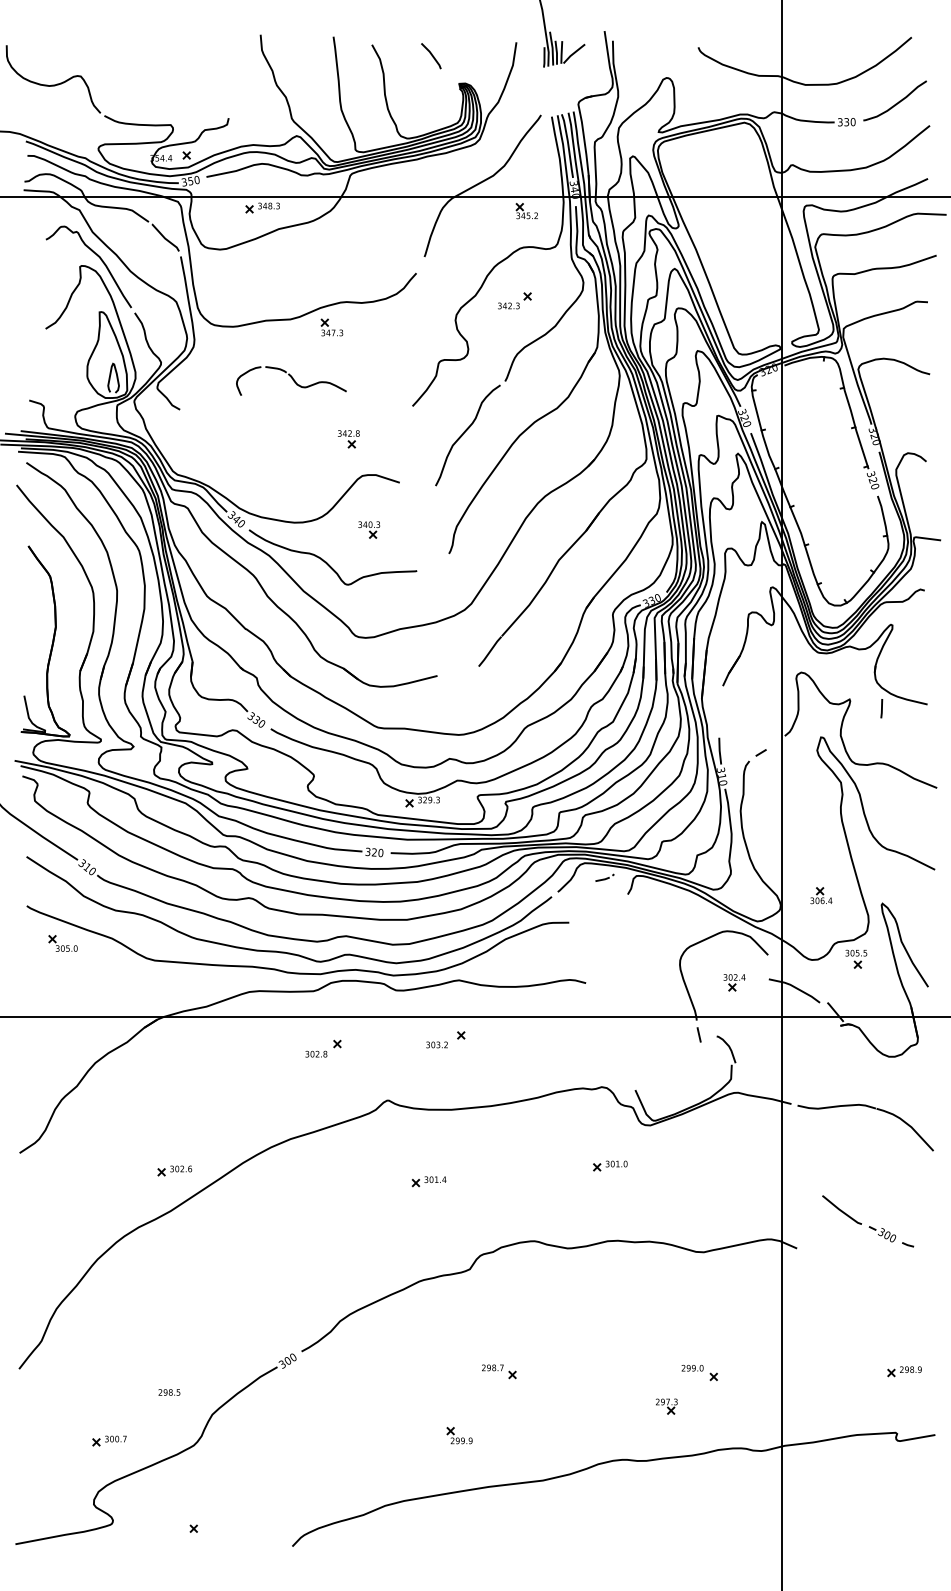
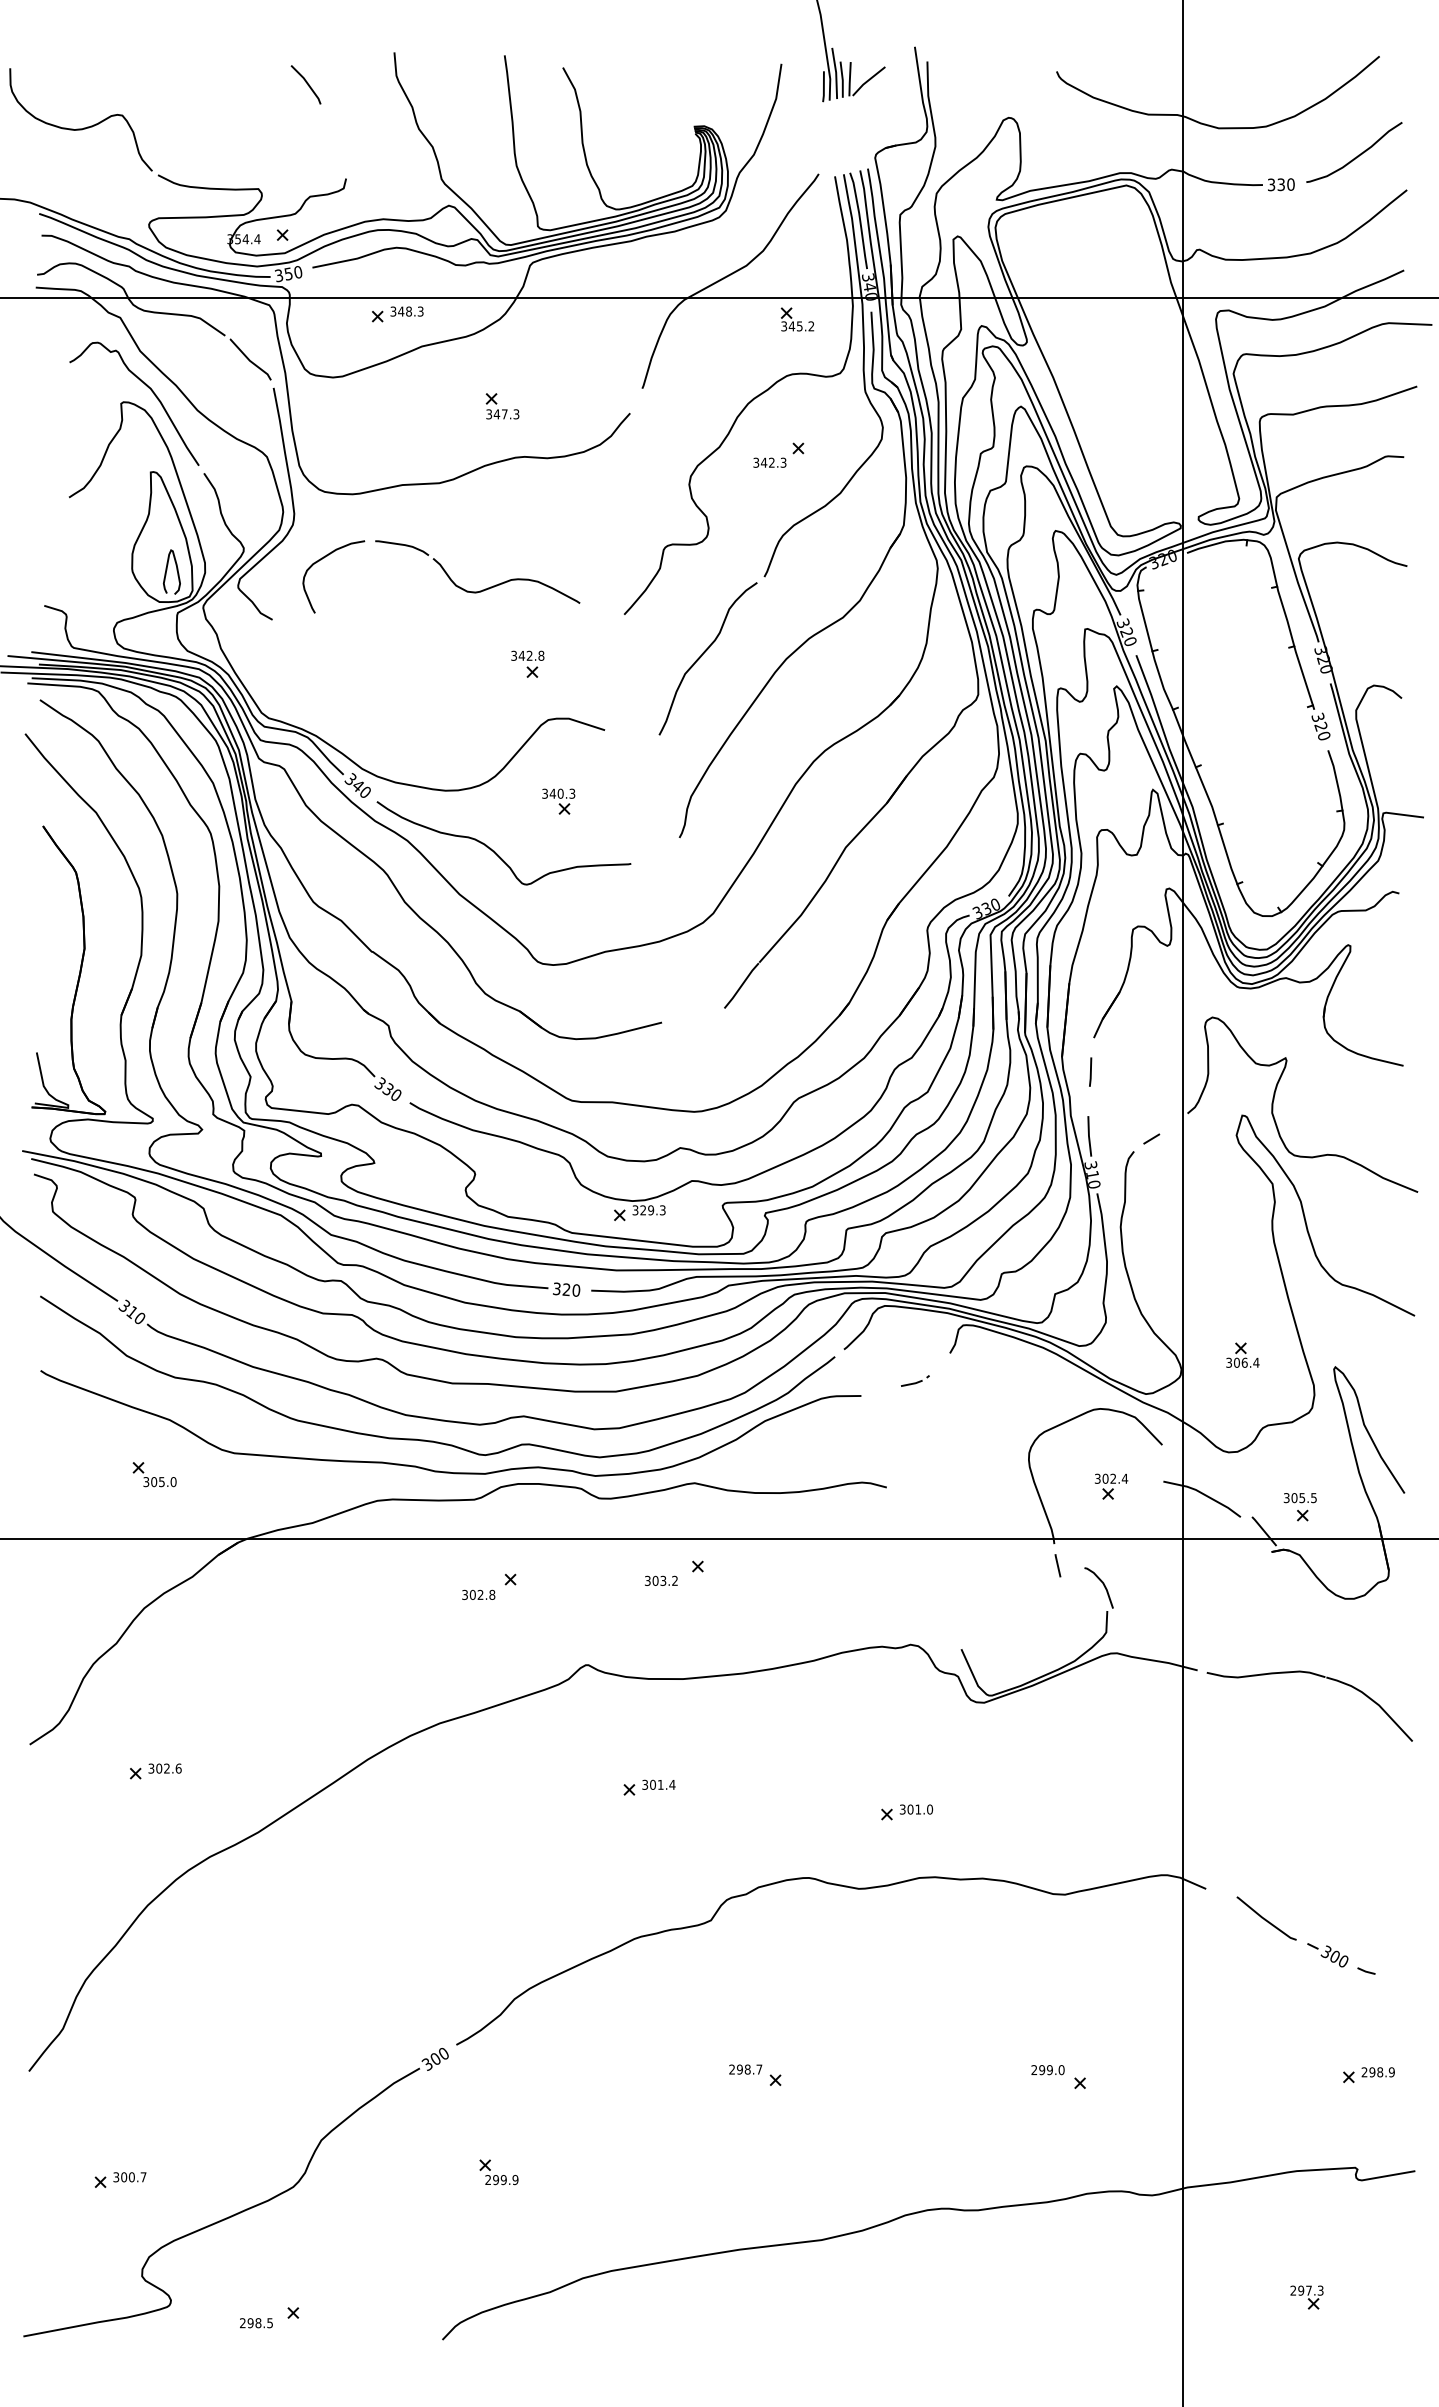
line: (431, 55) -> (306, 83), moved
part: (331, 327) -> (501, 406), moved
part: (291, 380) -> (441, 575), size x1.67
line: (881, 708) -> (1090, 1071), moved
part: (604, 877) -> (914, 1380), moved
part: (62, 943) -> (153, 1474), moved
part: (856, 958) -> (1300, 1506), moved
part: (610, 1165) -> (907, 1811), moved
part: (174, 1170) -> (155, 1770), moved
part: (868, 1221) -> (1306, 1935), moved
text: (169, 1392) -> (256, 2323), moved
part: (666, 1406) -> (1306, 2297), moved
part: (459, 1435) -> (498, 2171), moved
part: (109, 1440) -> (120, 2179), moved

